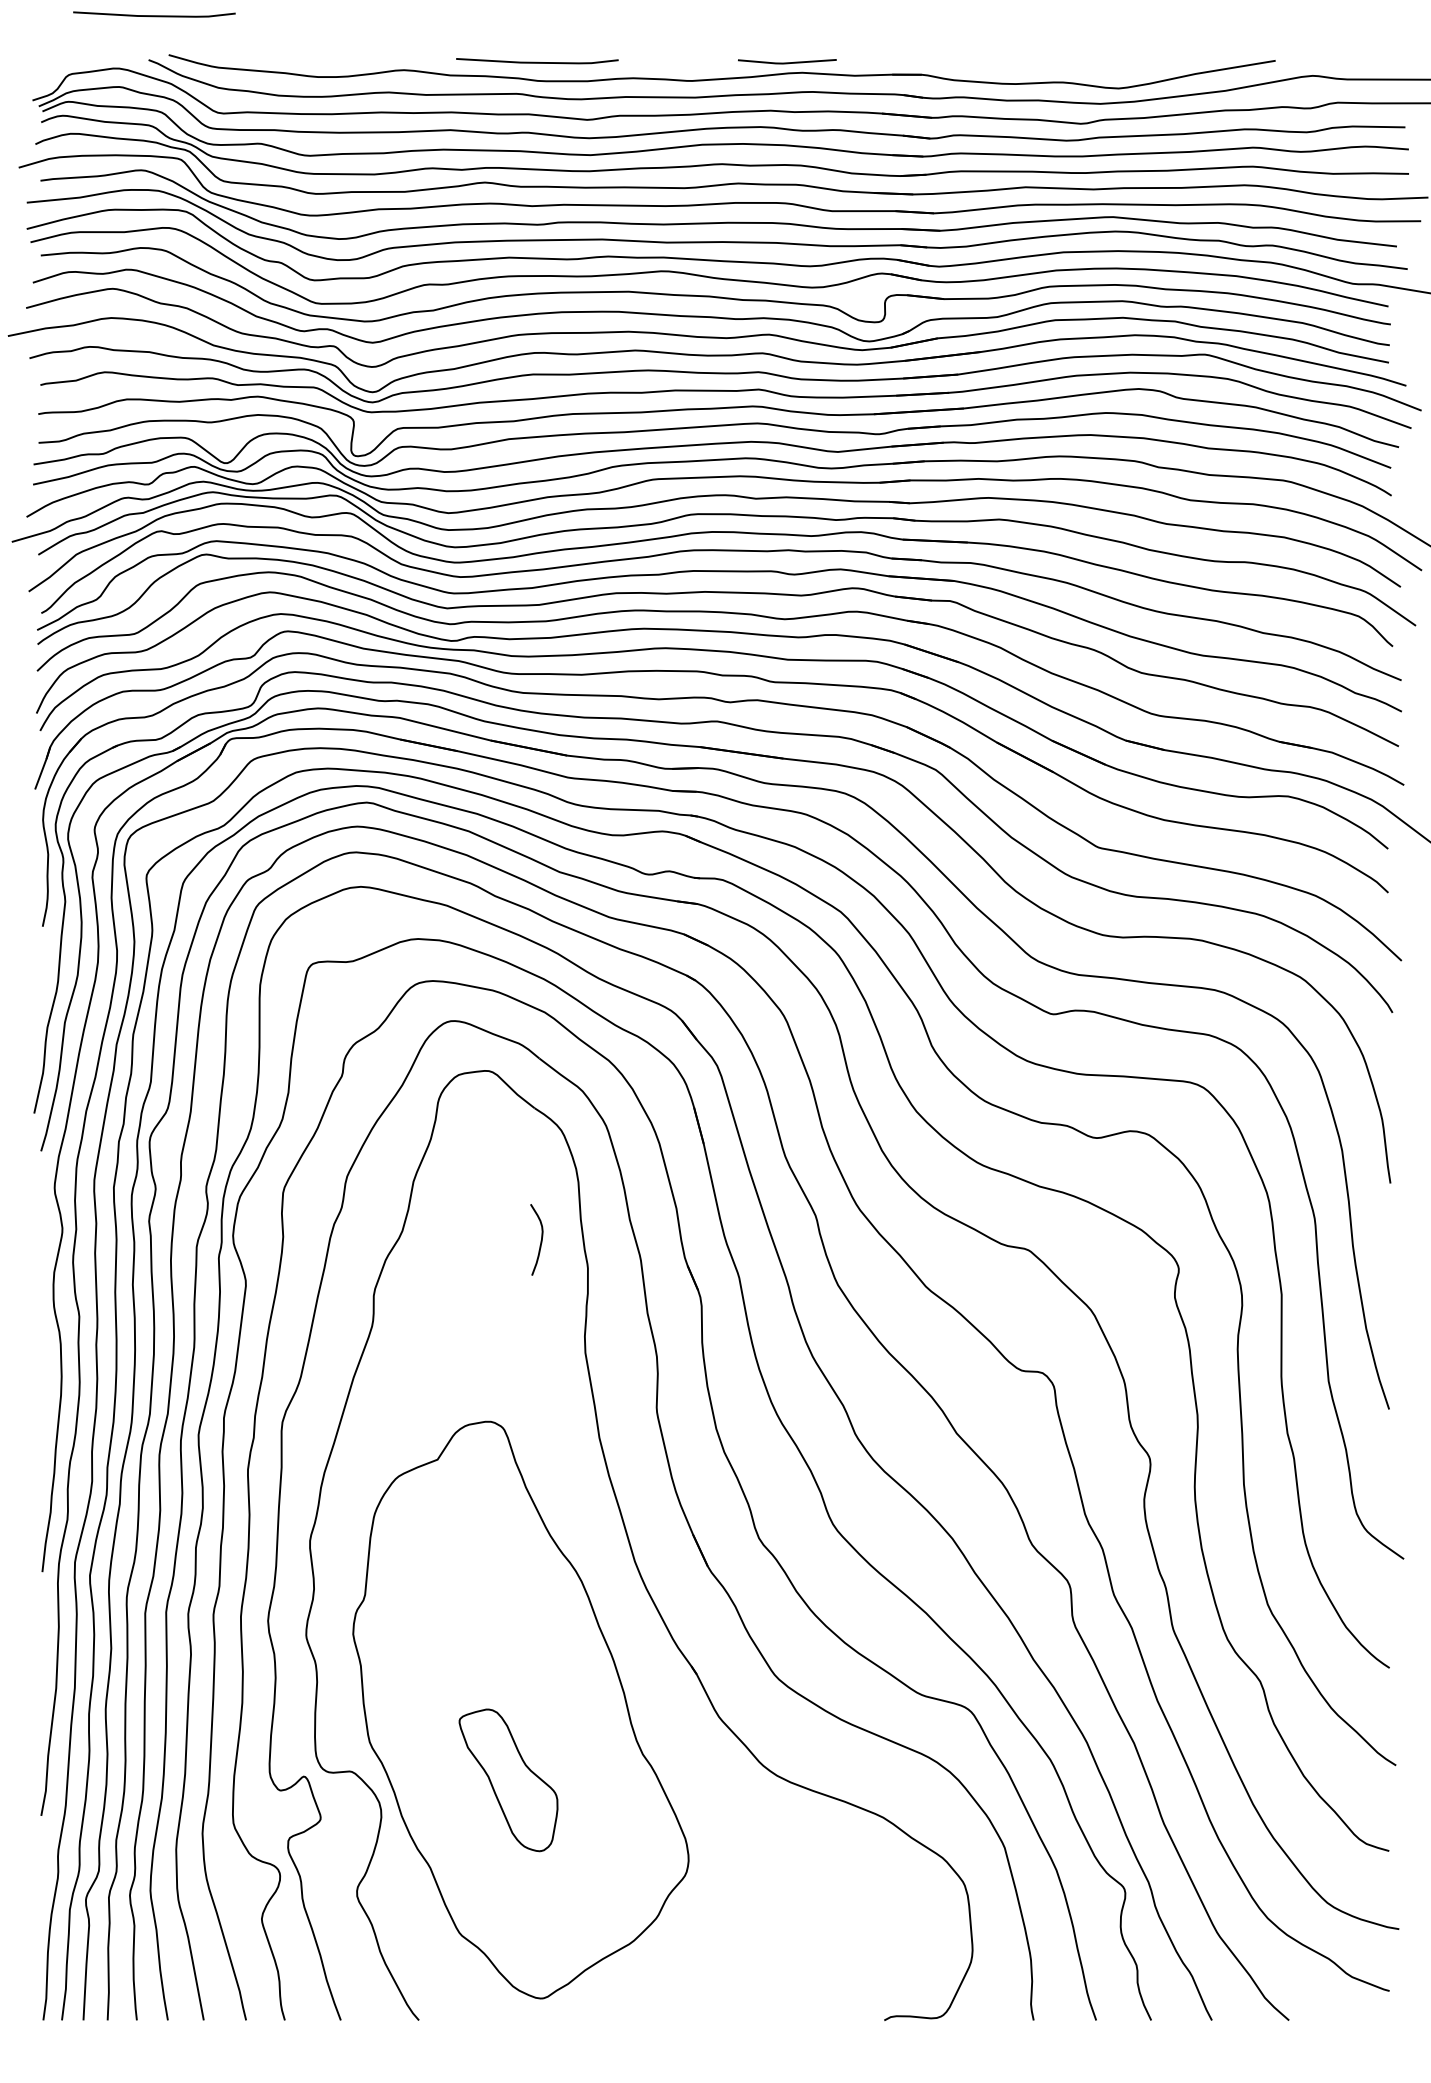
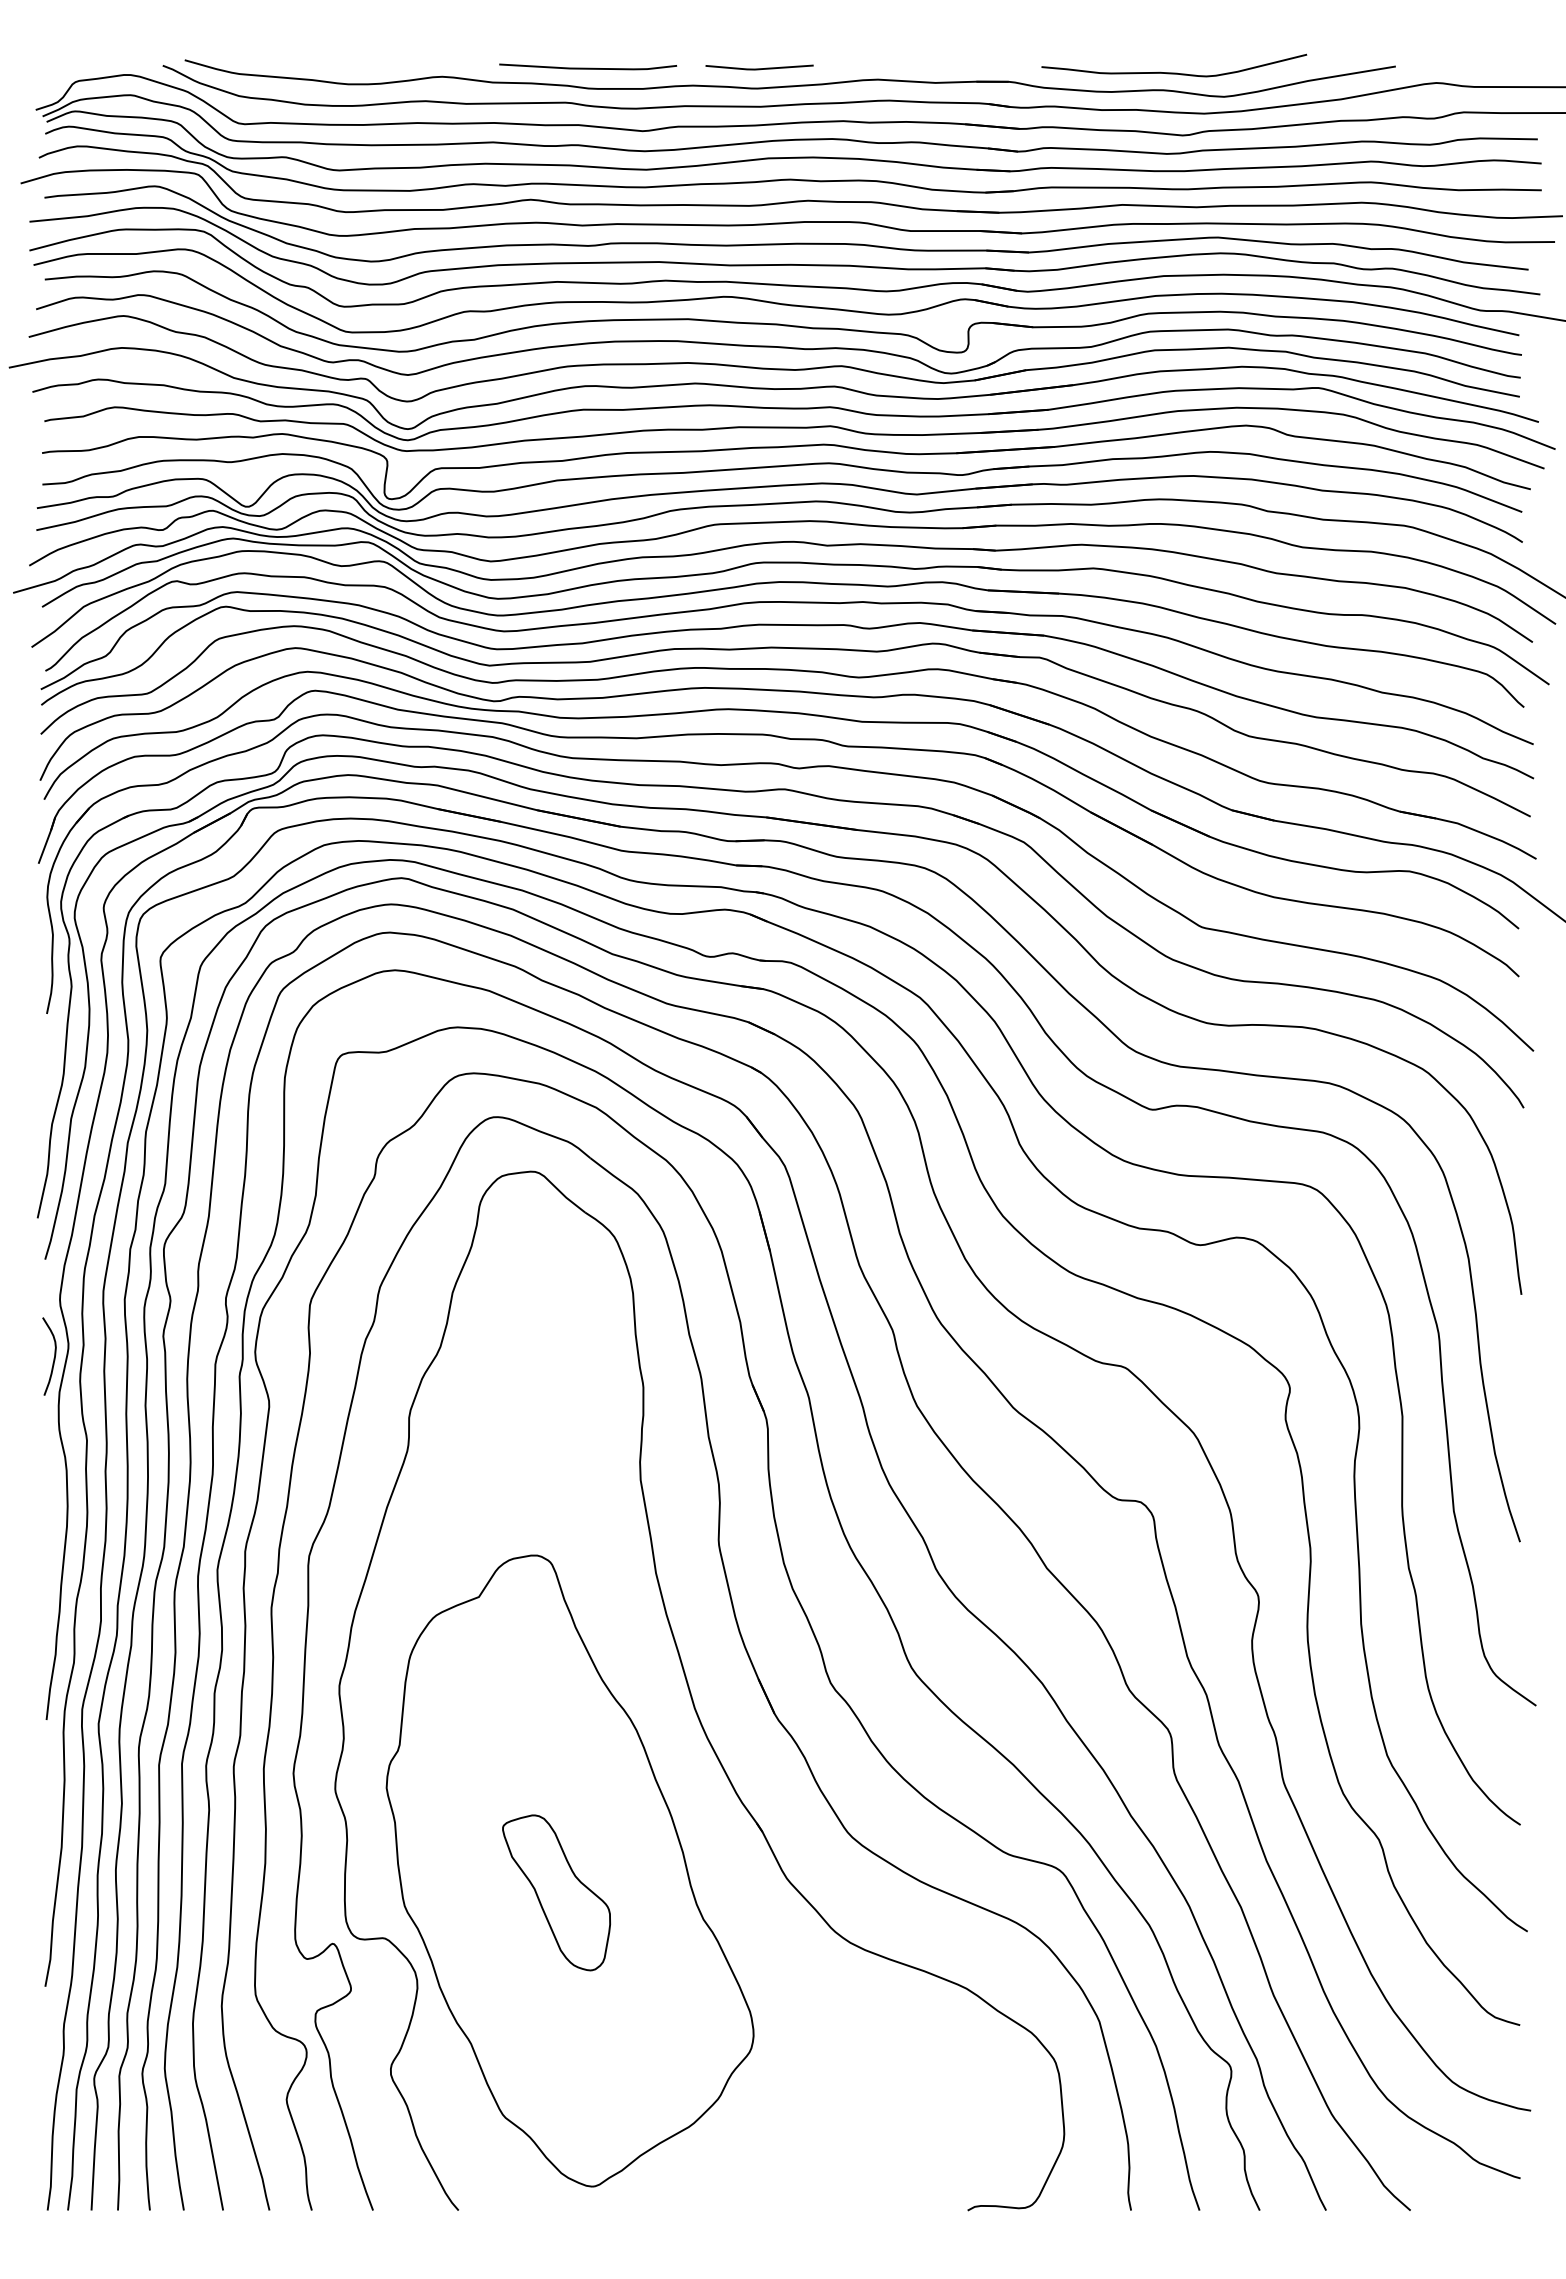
line: (154, 15) -> (169, 16), removed
line: (787, 62) -> (759, 68), moved
curve: (1073, 66) -> (1174, 72), added
curve: (540, 1241) -> (53, 1358), moved
part: (508, 1780) -> (556, 1892), moved

